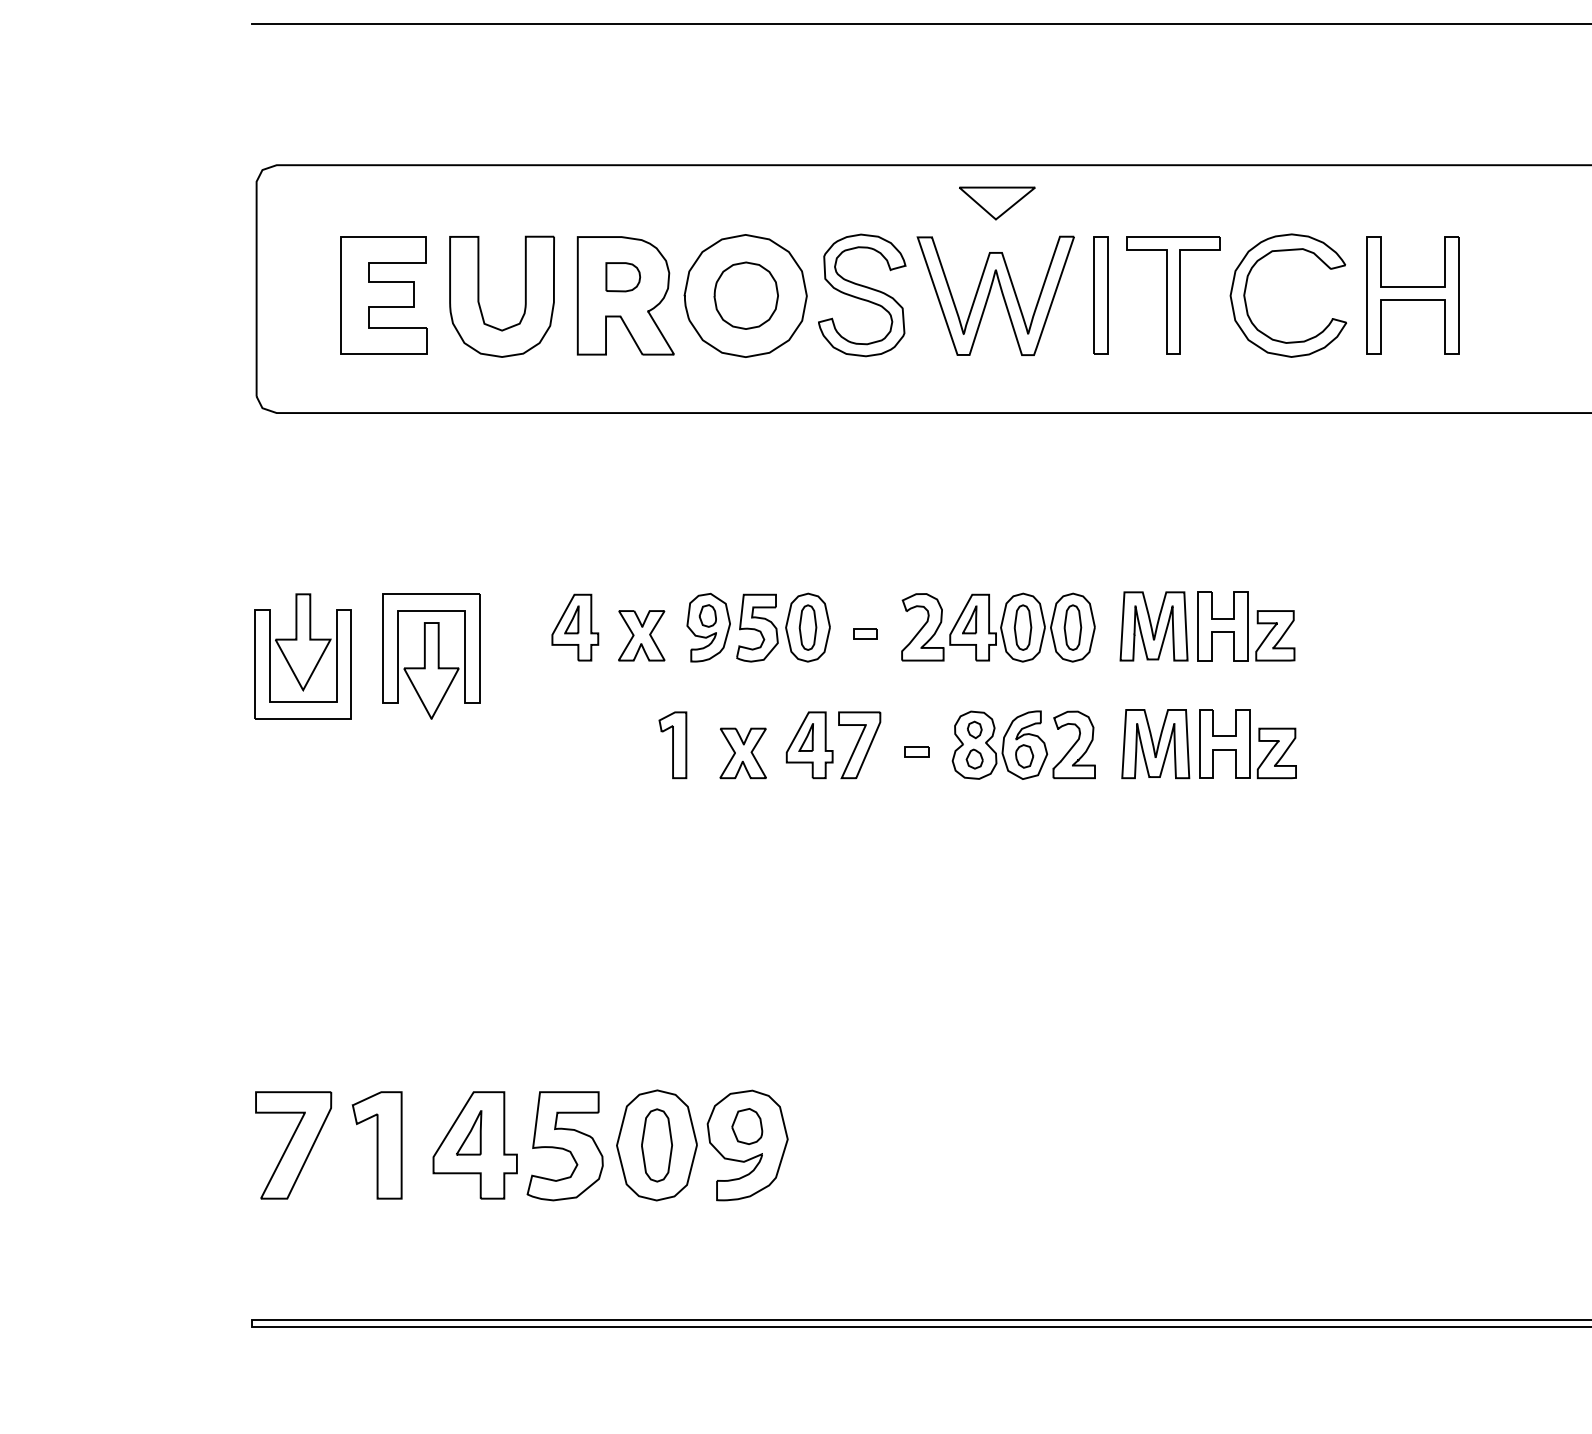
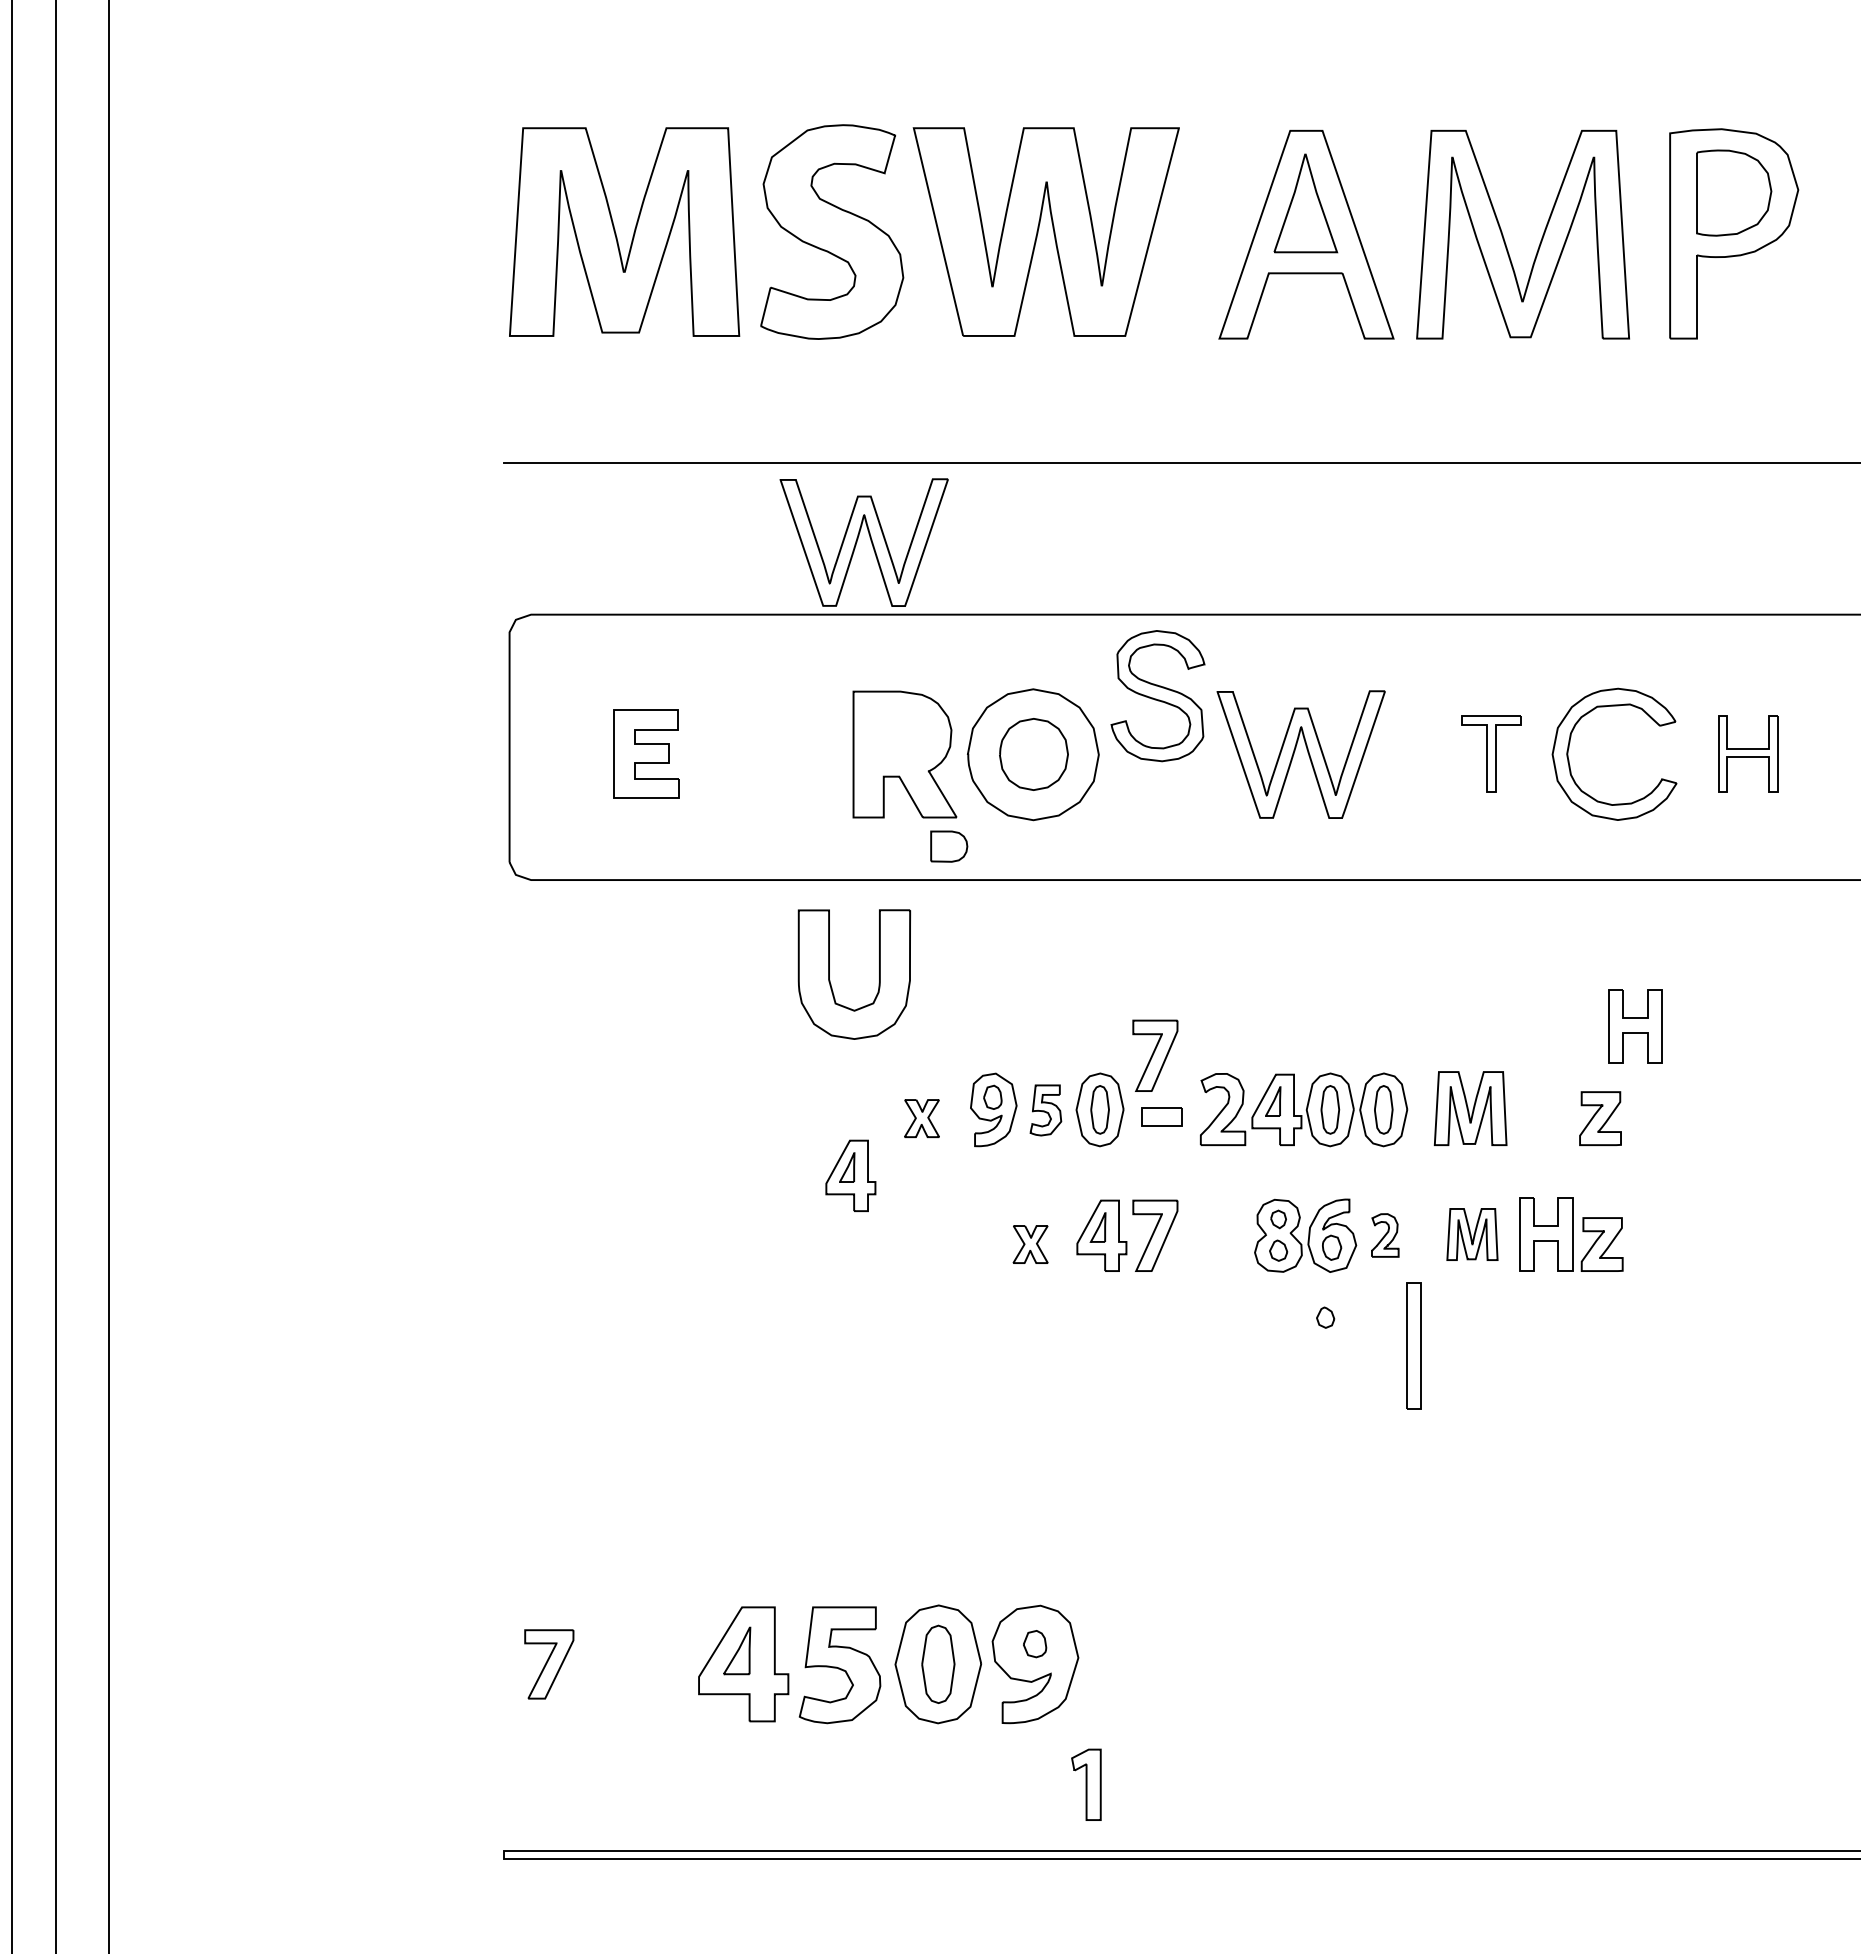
part: (587, 97) -> (863, 542), added
part: (997, 203) -> (1302, 655), removed
part: (623, 277) -> (949, 846), moved
part: (384, 294) -> (646, 753), size x0.7
part: (1100, 294) -> (1413, 1345), moved
part: (1173, 294) -> (1491, 753), size x0.6
part: (1412, 294) -> (1747, 753), size x0.6
part: (861, 295) -> (1157, 696), moved
part: (479, 302) -> (830, 980), moved
part: (859, 576) -> (1155, 1055), added
part: (1223, 626) -> (1635, 1026), moved
part: (574, 627) -> (850, 1175), moved
part: (757, 628) -> (1045, 1110), size x0.7
part: (865, 633) -> (1161, 1116), size x1.6
part: (641, 635) -> (921, 1118), size x0.7
part: (303, 656) -> (559, 1140), removed
part: (431, 656) -> (696, 1140), removed
part: (673, 744) -> (1086, 1784), moved
part: (1074, 744) -> (1385, 1235), size x0.6
part: (1155, 744) -> (1472, 1234), size x0.7
part: (916, 751) -> (1216, 1242), removed
part: (743, 753) -> (1030, 1244), size x0.7
part: (1018, 821) -> (1325, 1317), added
part: (746, 1125) -> (1034, 1643), size x0.7
part: (293, 1145) -> (549, 1664), size x0.6
part: (377, 1145) -> (638, 1664), removed

